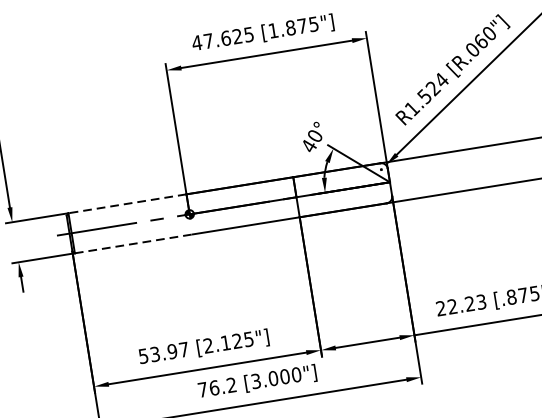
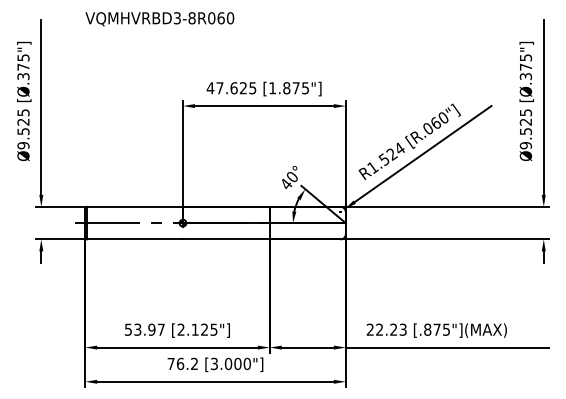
line: (126, 203) -> (134, 206), dashed -> solid
line: (133, 244) -> (134, 239), dashed -> solid

